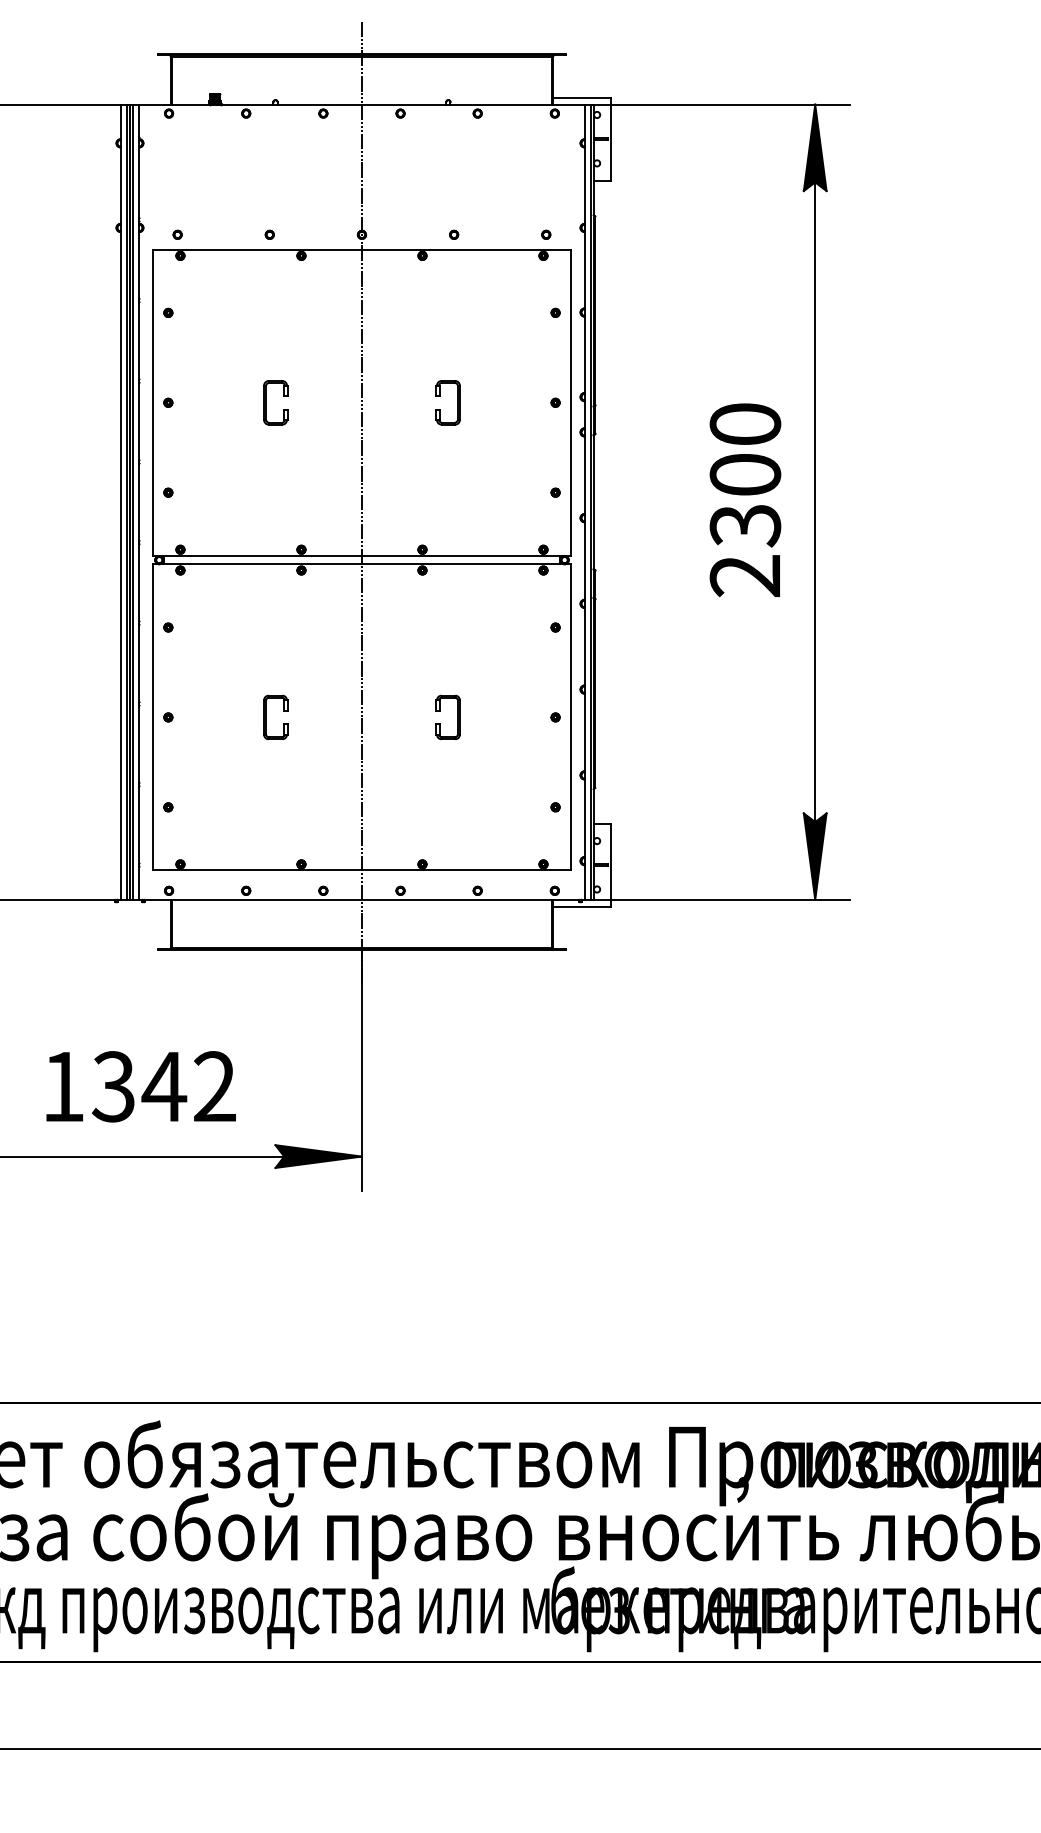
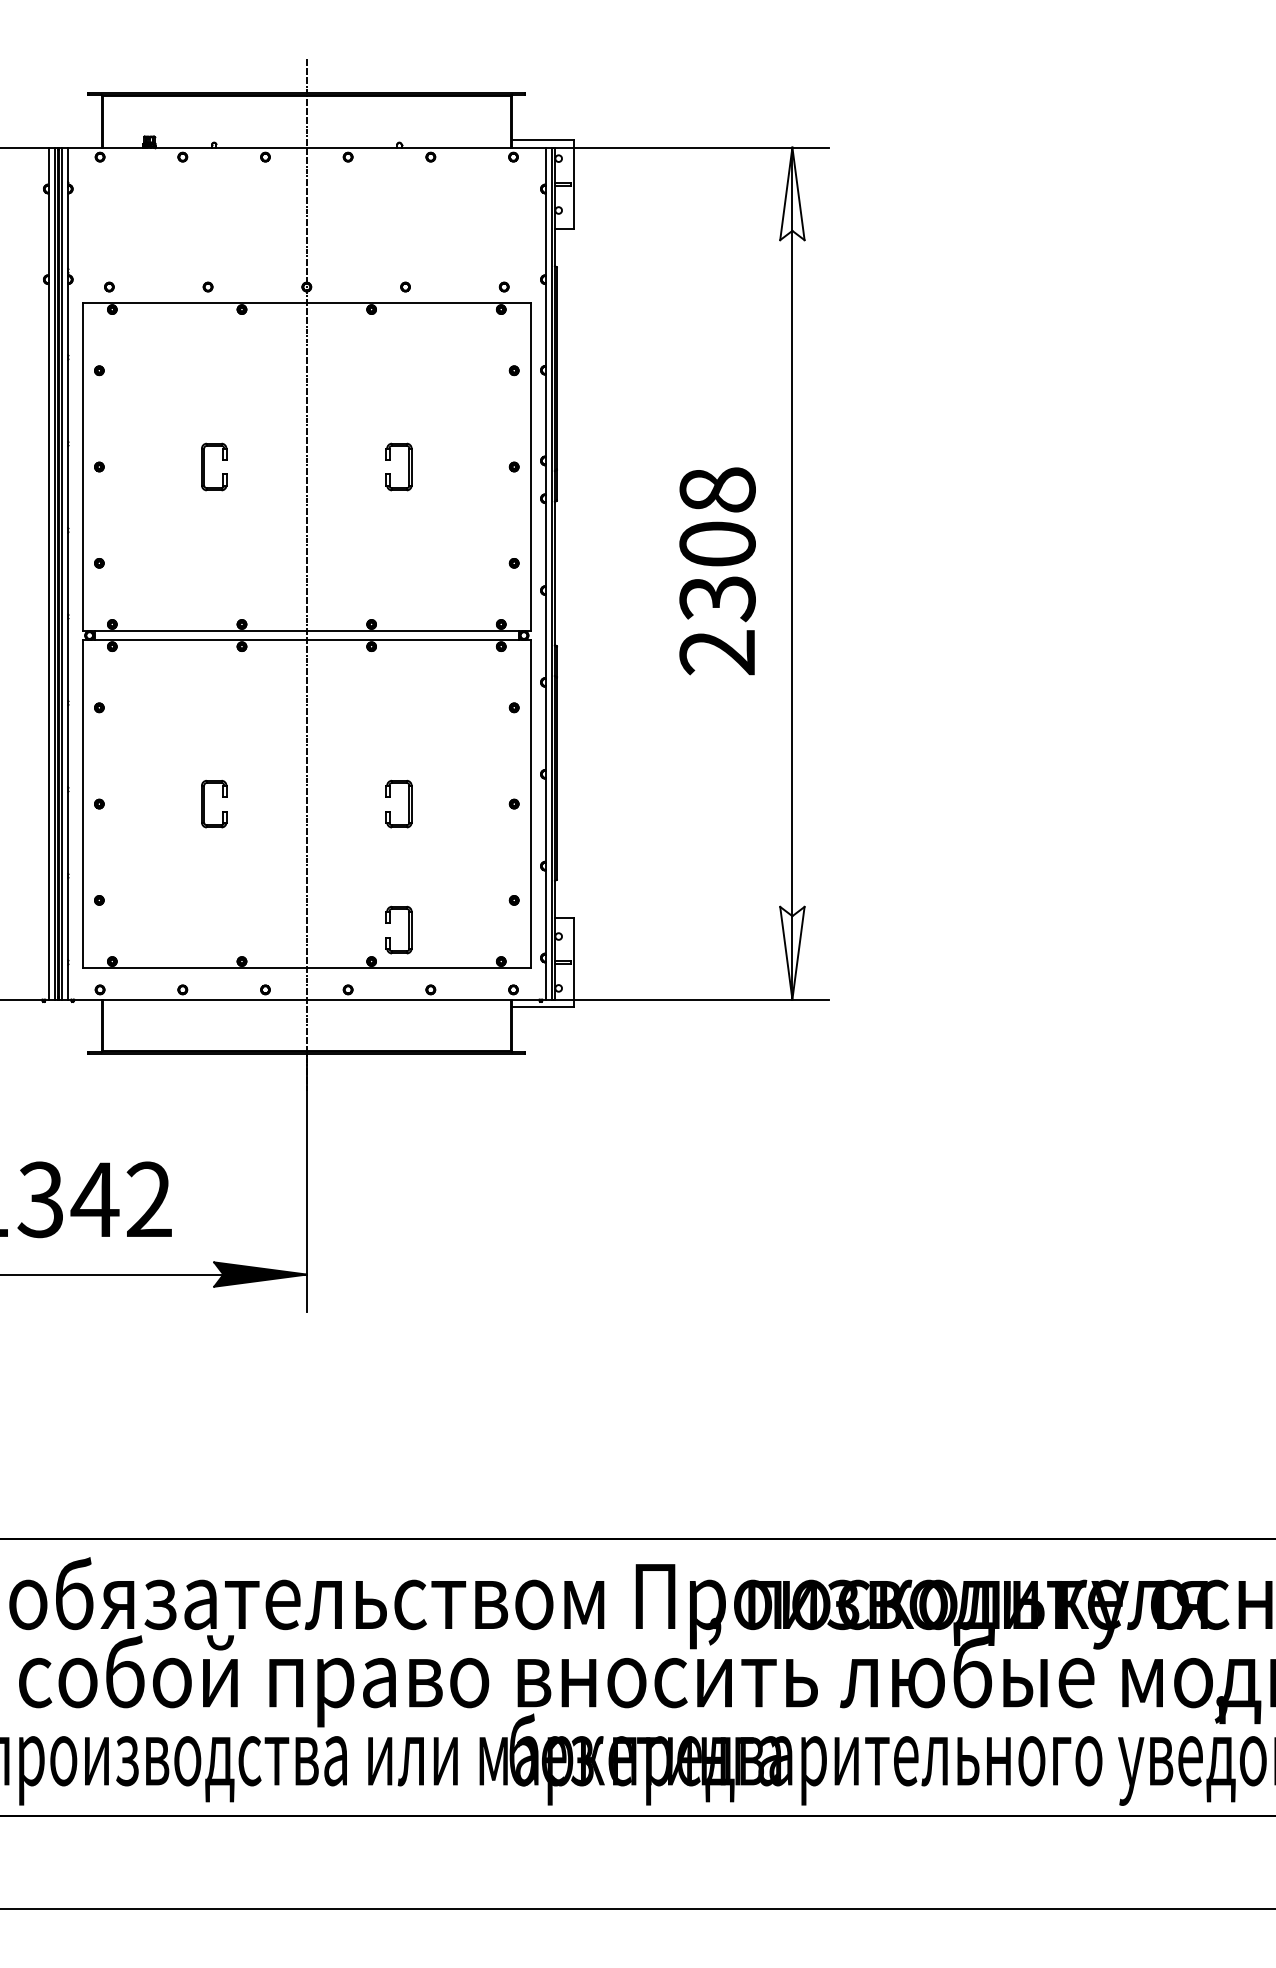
fill: (815, 147) -> (792, 193), removed
text: (745, 423) -> (717, 489), 2300 -> 2308
part: (440, 828) -> (390, 923), added
fill: (815, 855) -> (792, 952), removed

